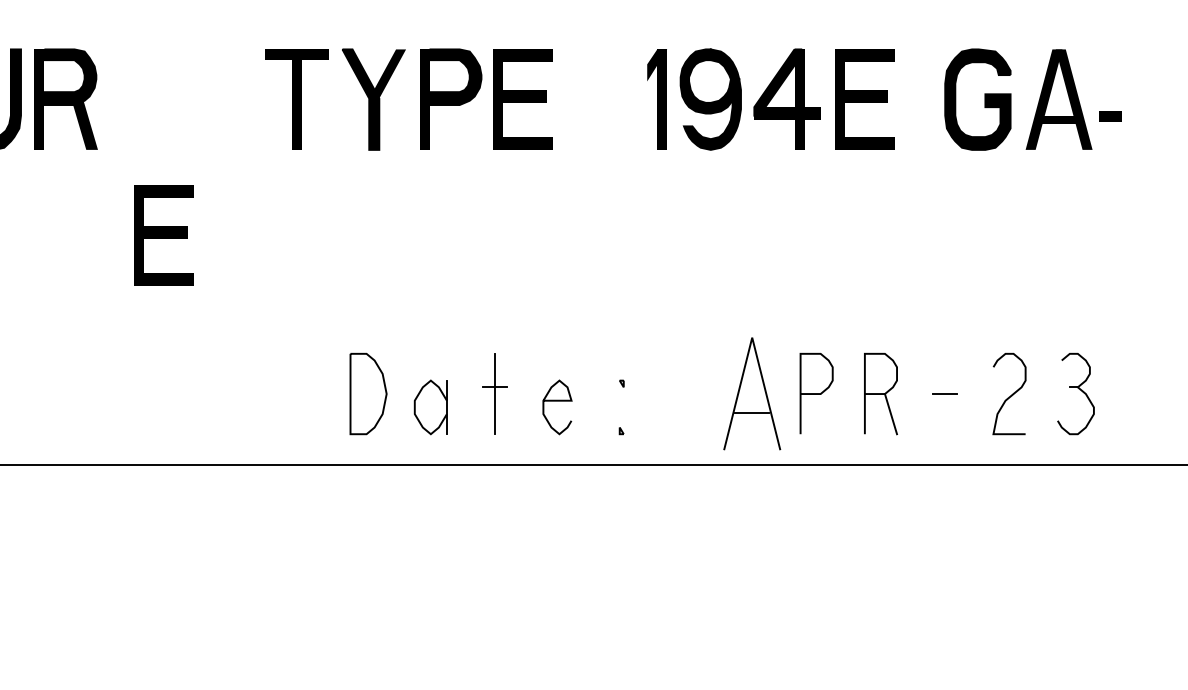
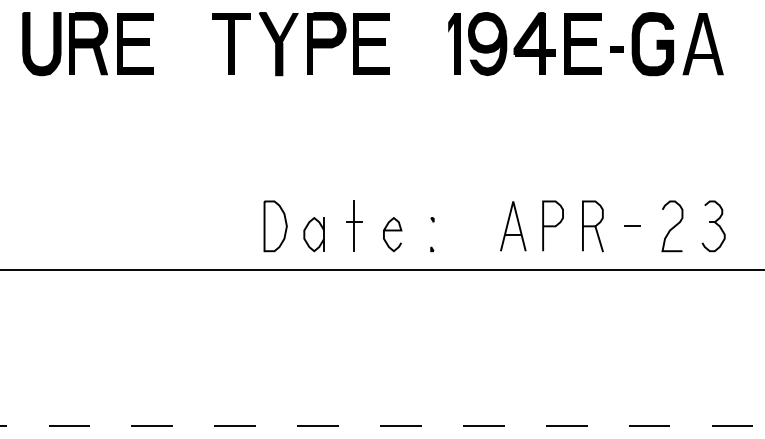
part: (1109, 116) -> (616, 49), moved
part: (164, 234) -> (135, 43), moved
part: (752, 394) -> (513, 226), size x0.71

